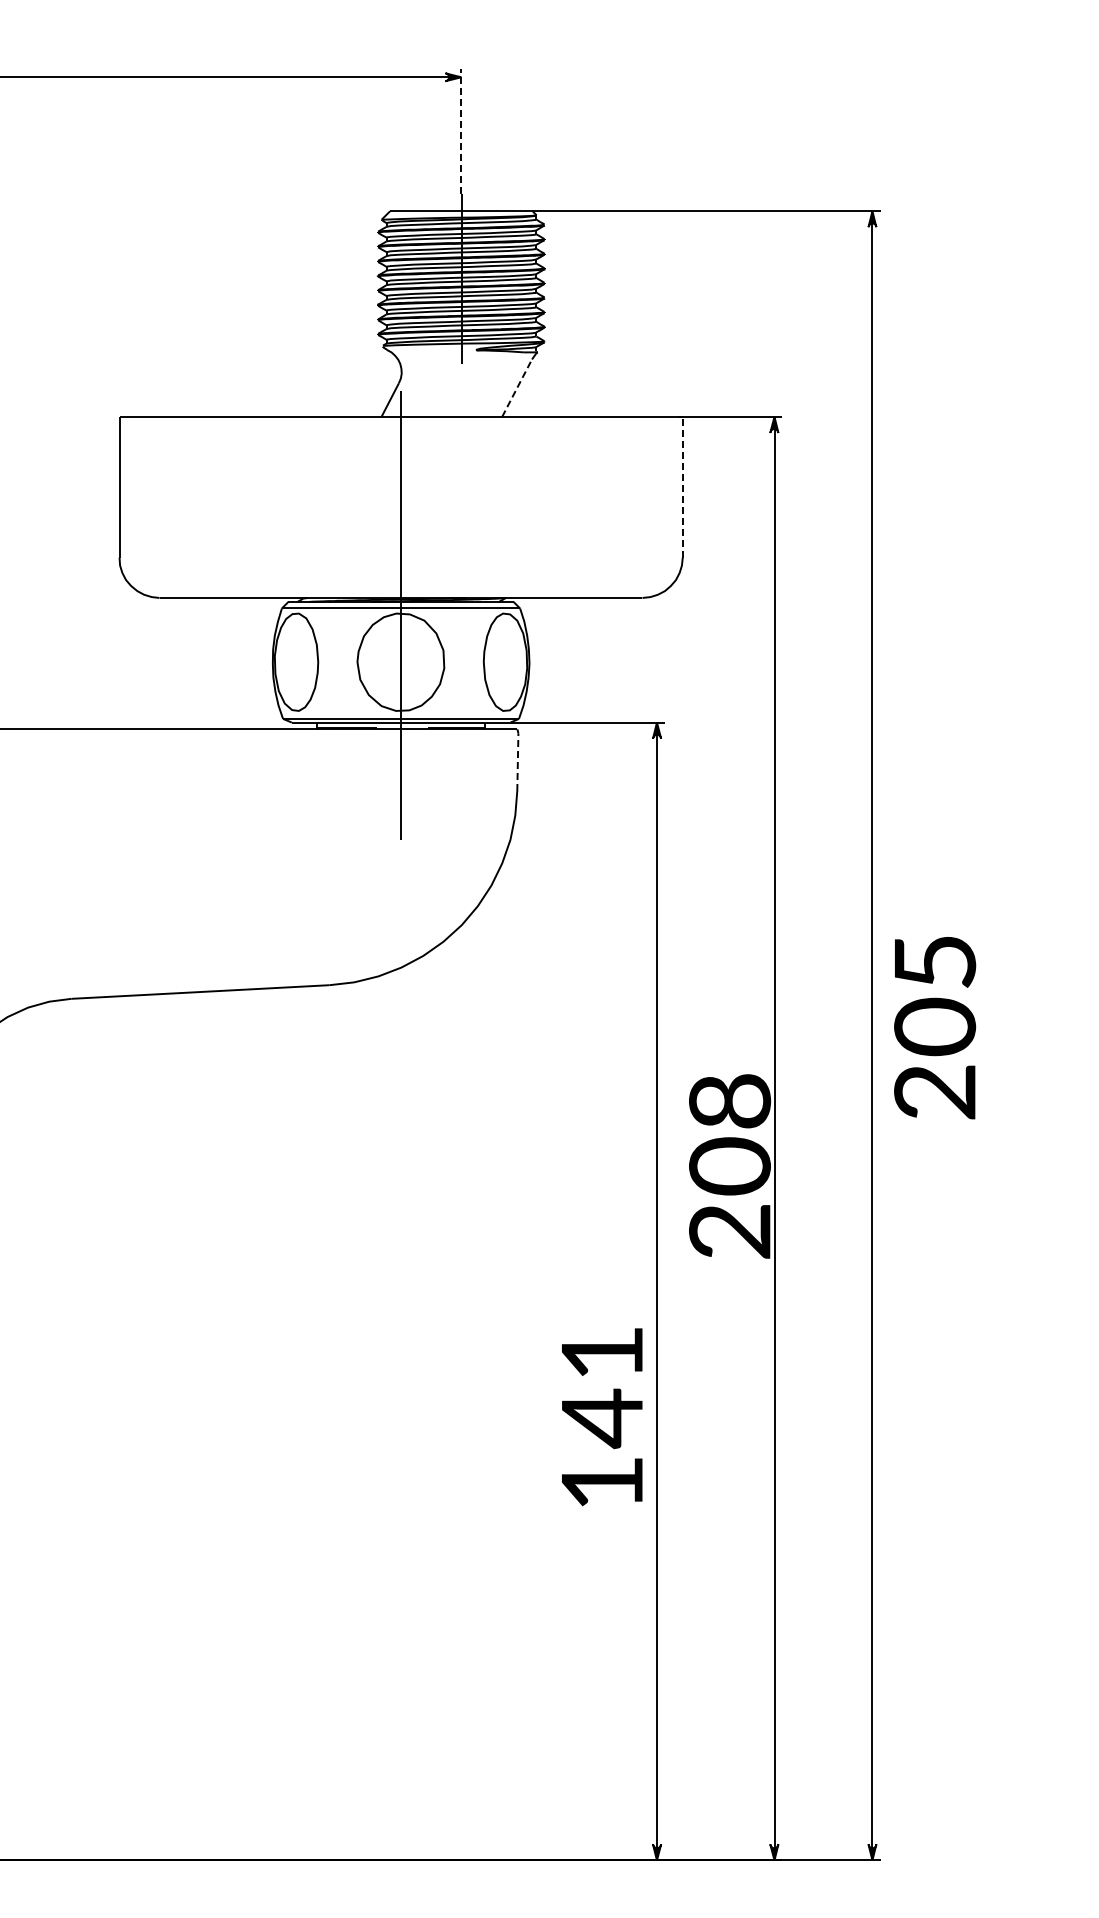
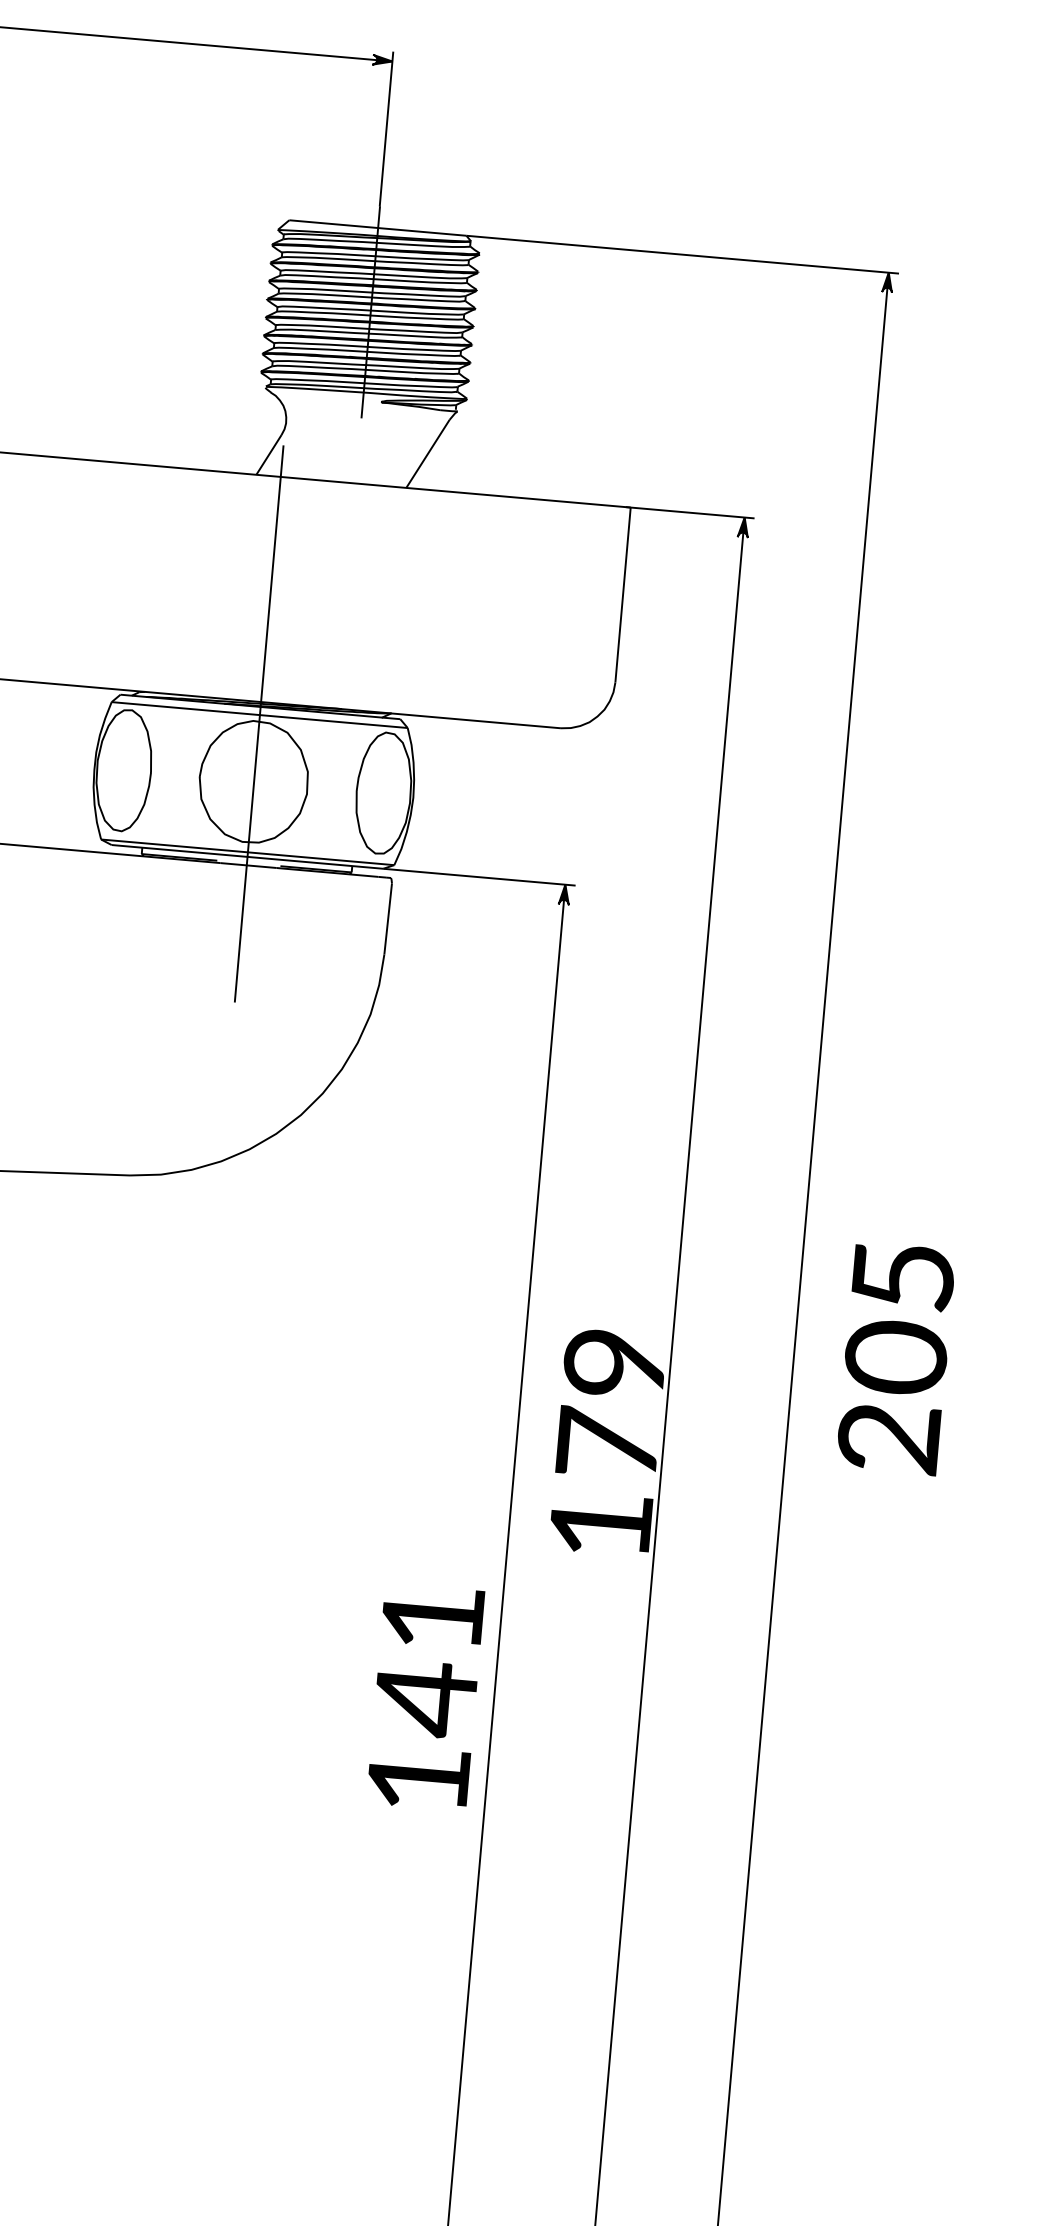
line: (461, 131) -> (386, 128), dashed -> solid
line: (517, 387) -> (428, 453), dashed -> solid
line: (682, 486) -> (622, 594), dashed -> solid
line: (517, 762) -> (387, 919), dashed -> solid
text: (935, 1028) -> (896, 1359), moved
text: (730, 1166) -> (608, 1444), 208 -> 179
text: (602, 1417) -> (426, 1697), moved

